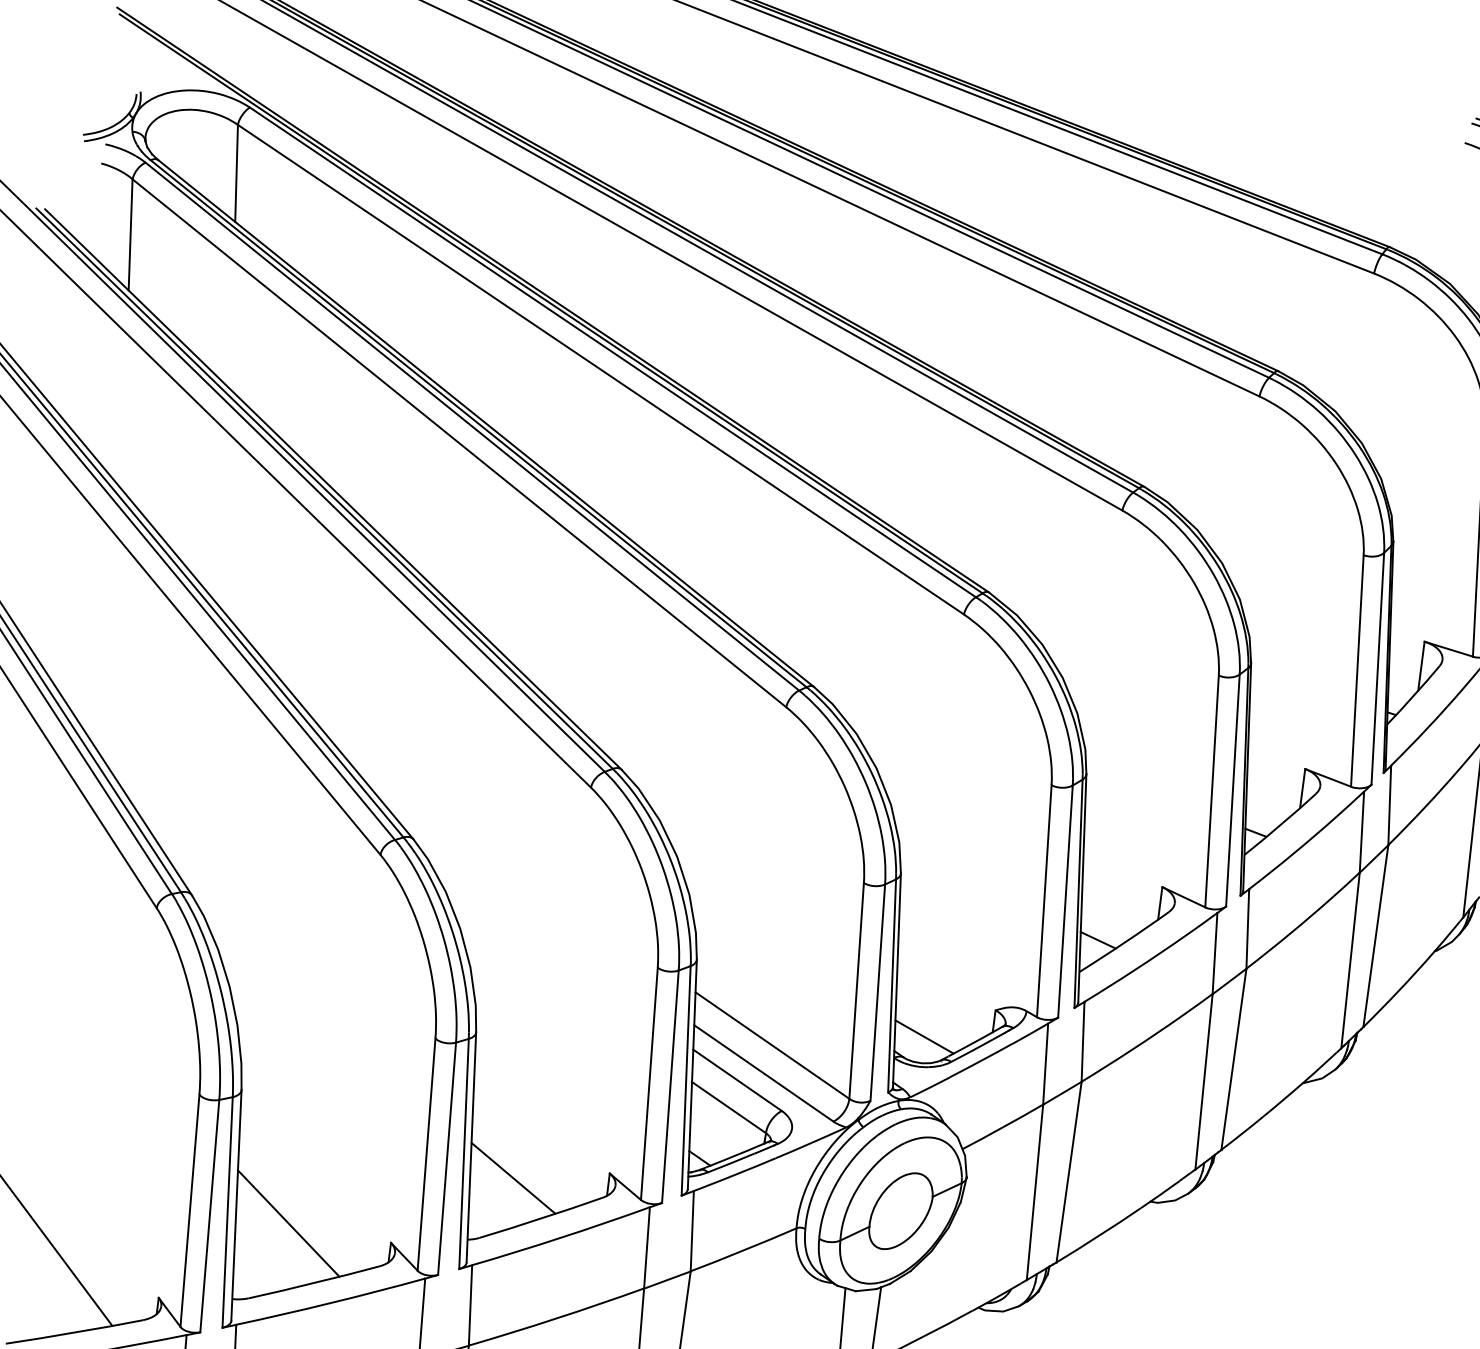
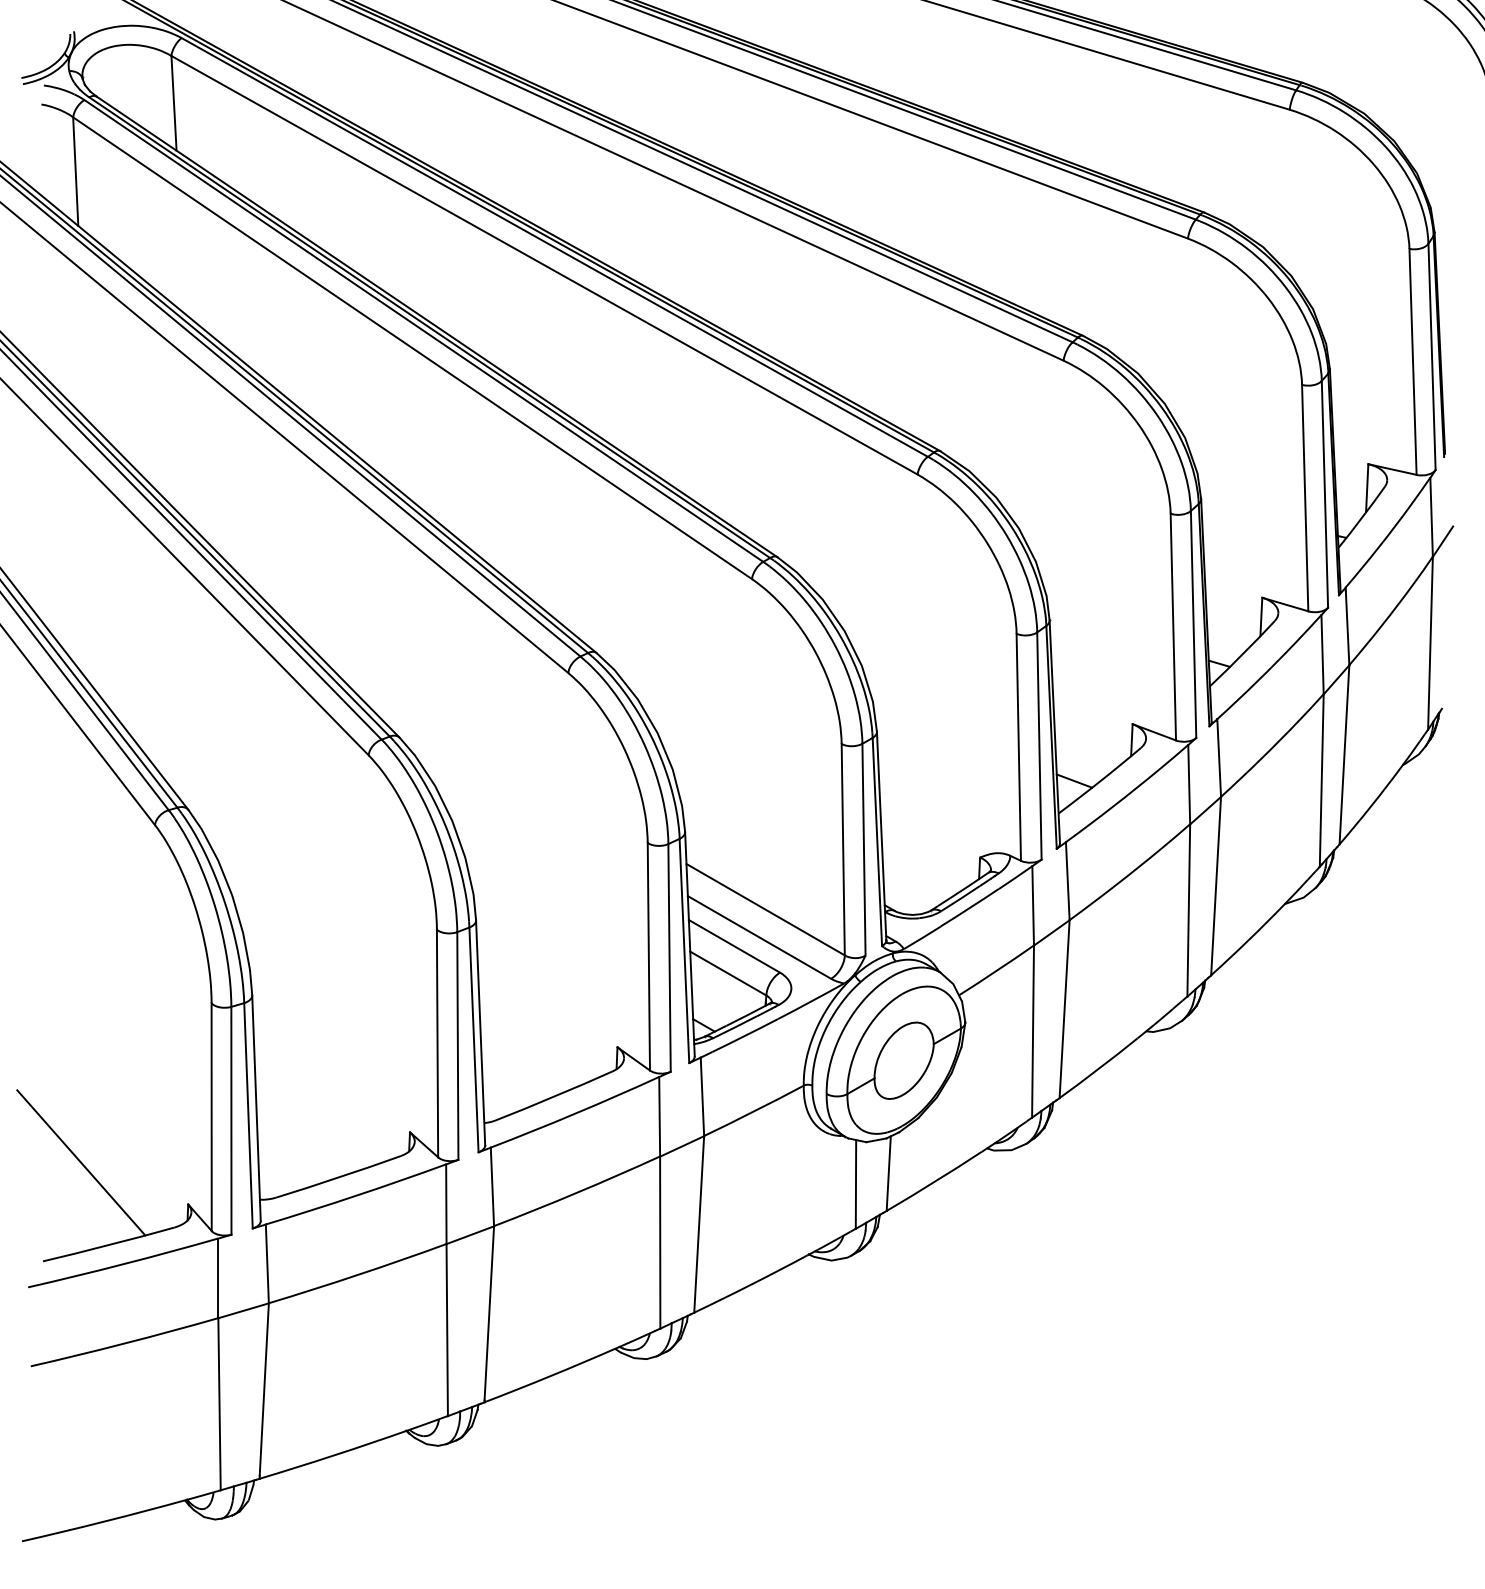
line: (924, 1036) -> (912, 888), removed
line: (512, 1178) -> (523, 1059), removed
line: (288, 1223) -> (308, 1121), removed

